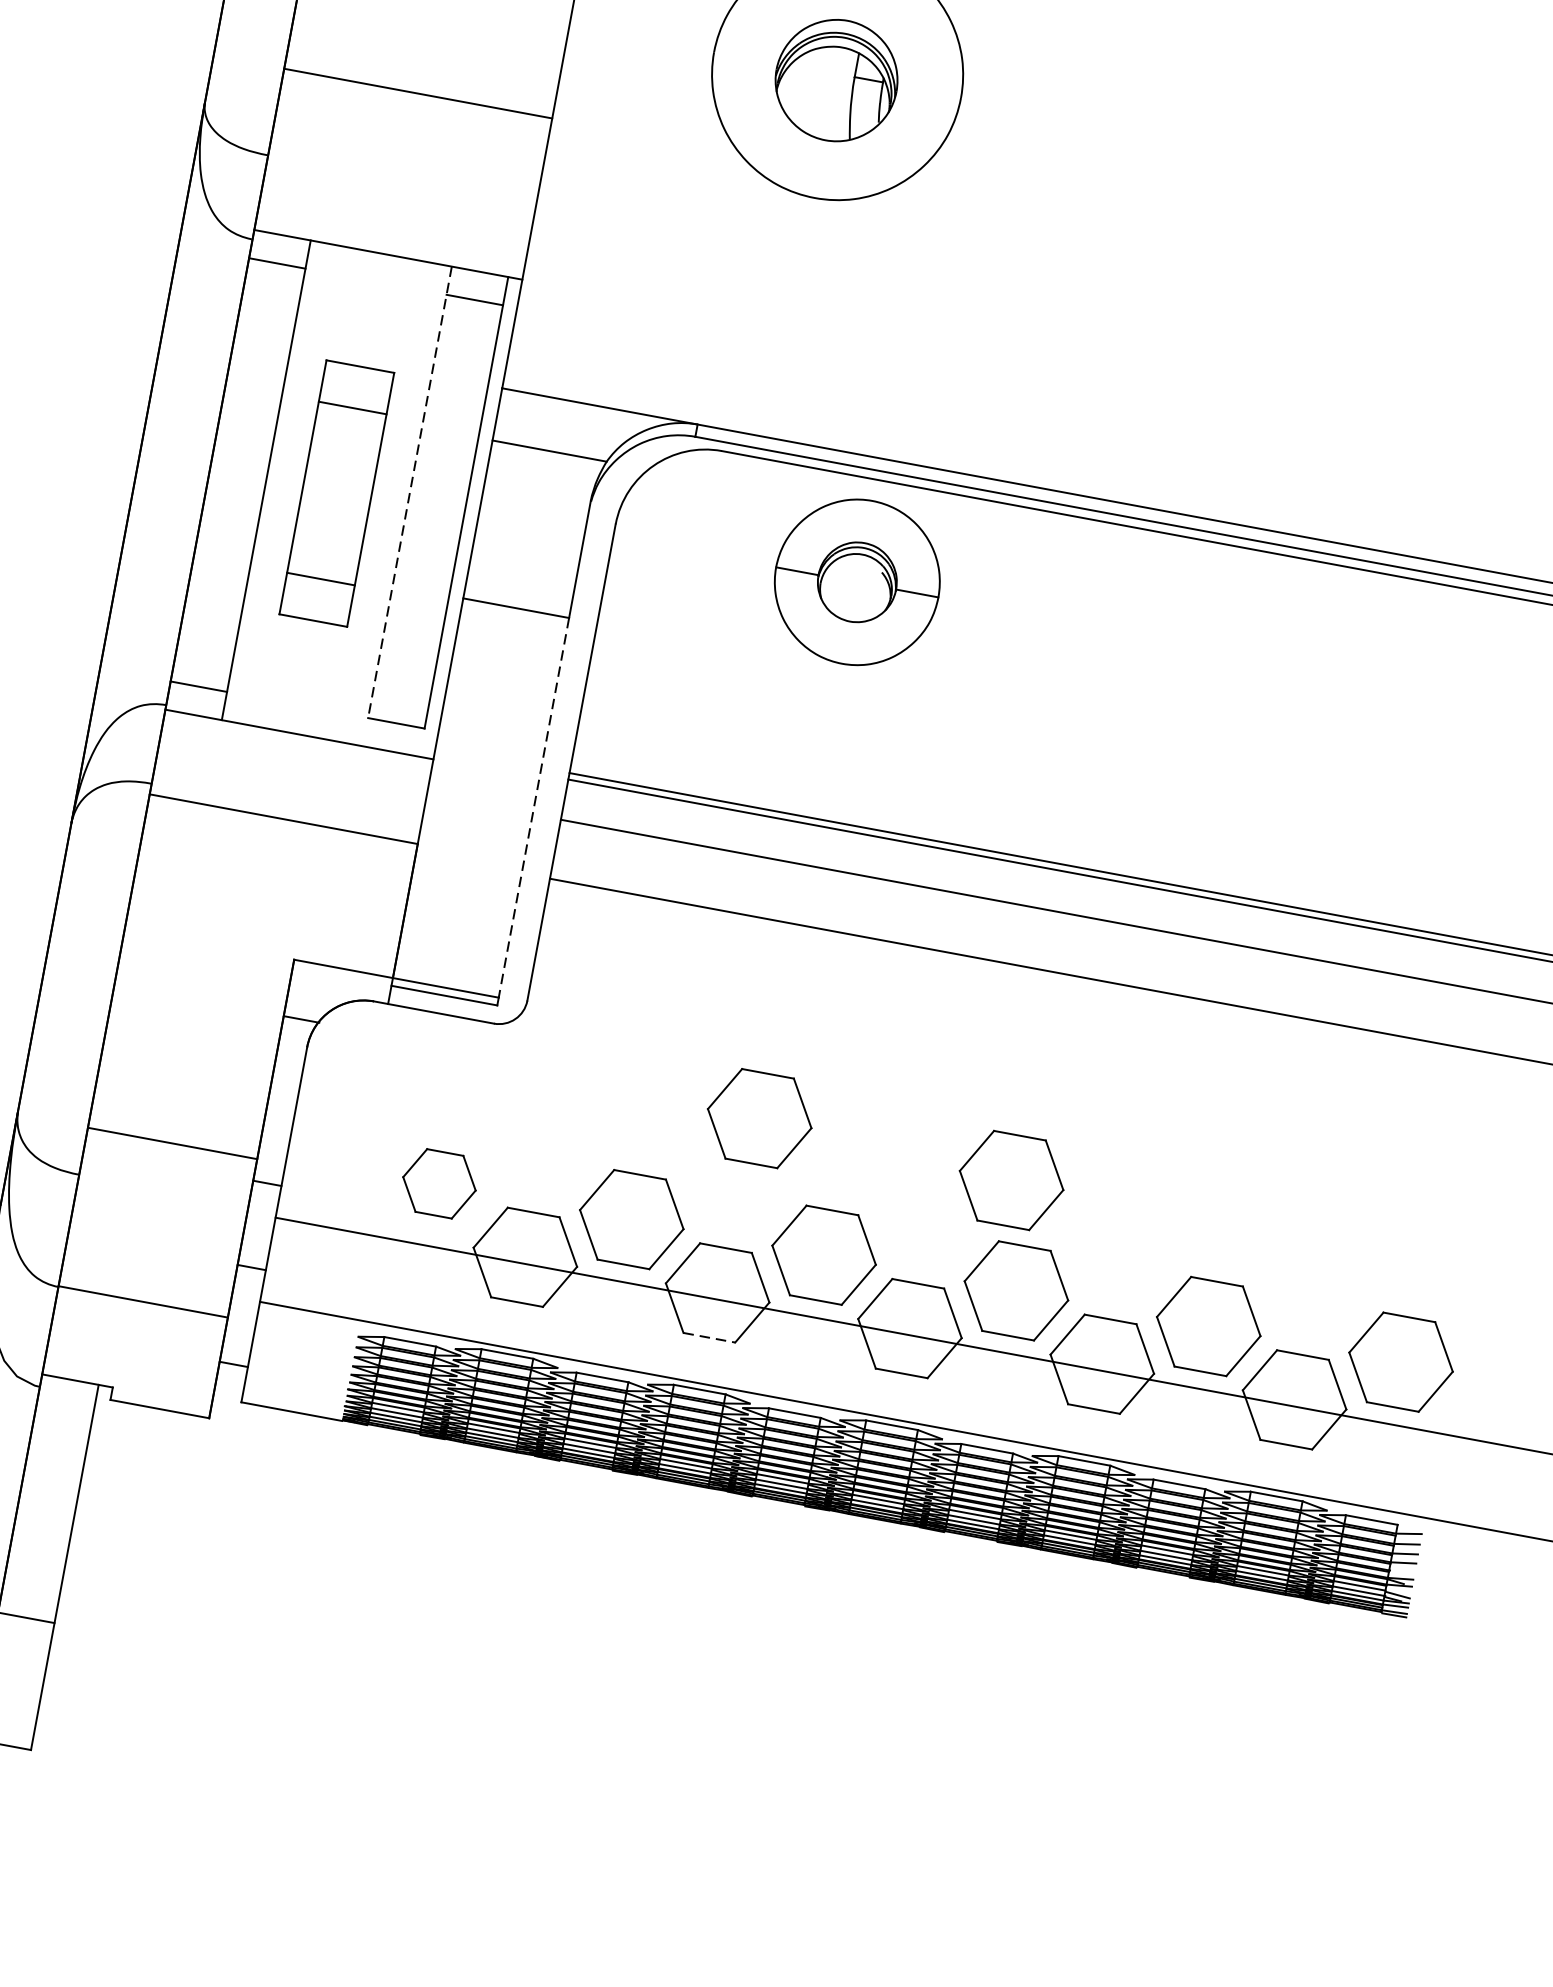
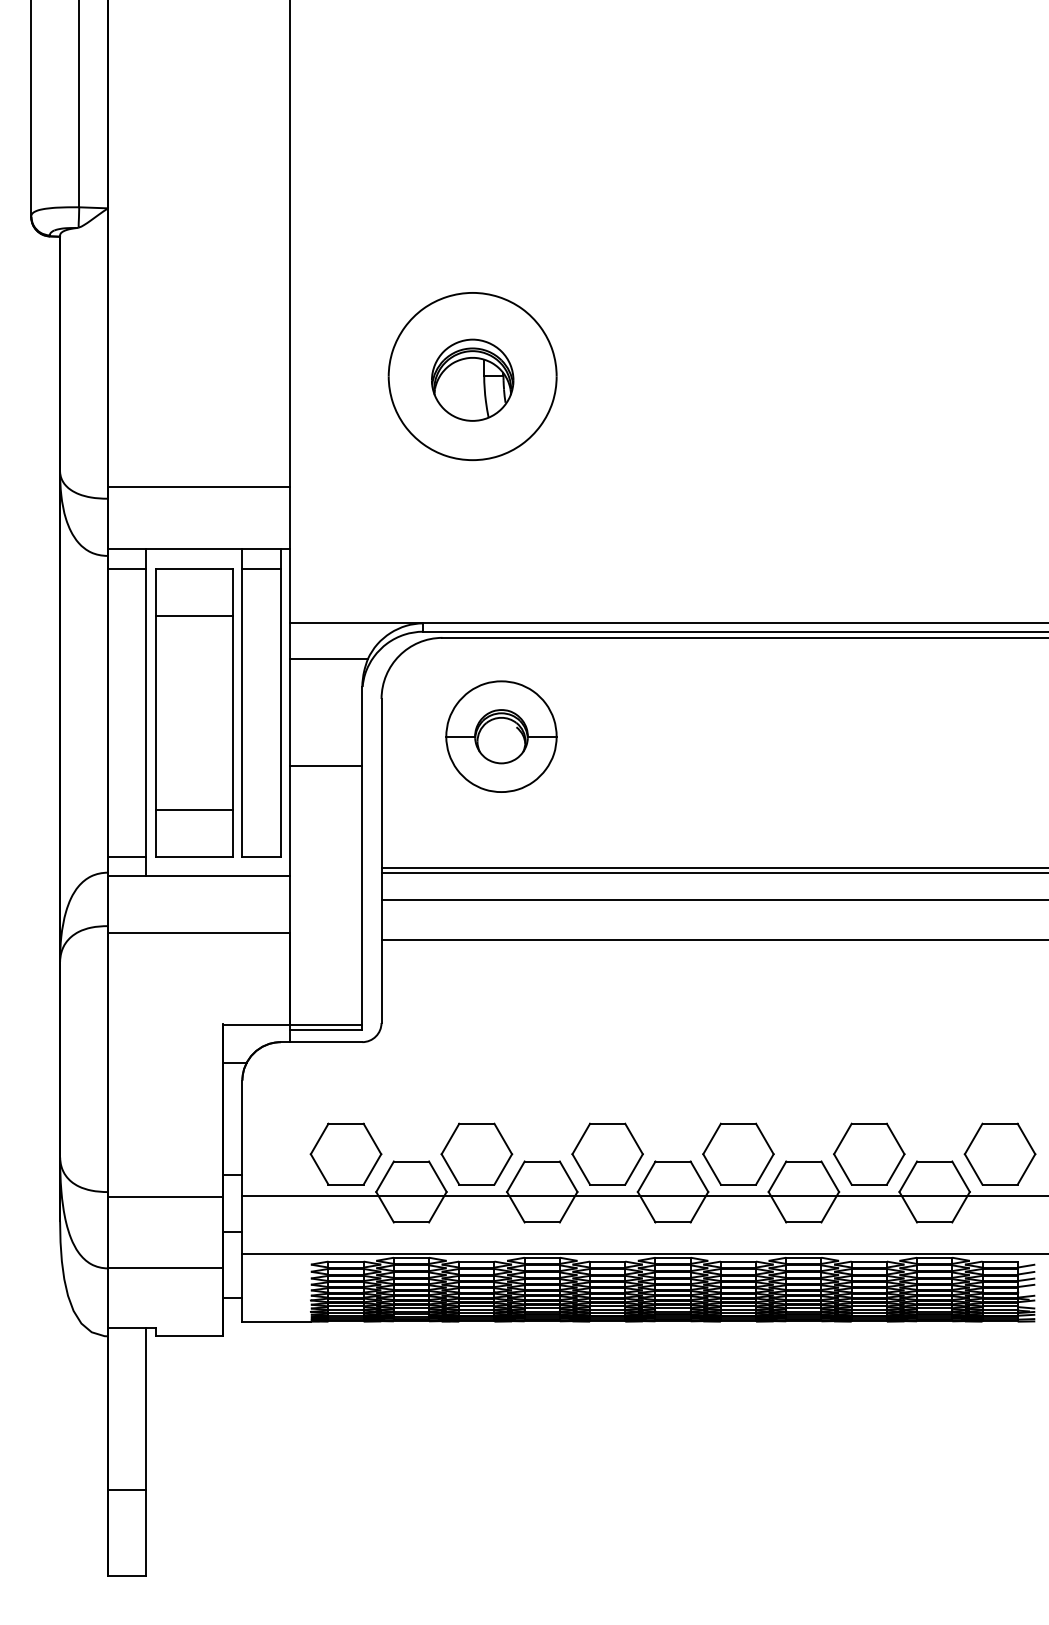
line: (418, 93) -> (199, 486), moved
part: (337, 493) -> (194, 712), size x1.67
line: (410, 493) -> (242, 703), dashed -> solid
part: (857, 582) -> (501, 736), moved
line: (534, 808) -> (362, 895), dashed -> solid
part: (759, 1117) -> (548, 1071), removed
line: (172, 1143) -> (165, 1197), moved
part: (1011, 1179) -> (721, 1081), removed
part: (438, 1182) -> (345, 1153), size x1.43
line: (709, 1337) -> (542, 1222), dashed -> solid

